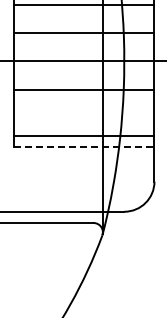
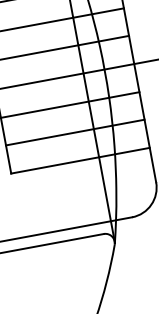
line: (83, 136) -> (74, 133), moved
line: (84, 146) -> (80, 160), dashed -> solid

